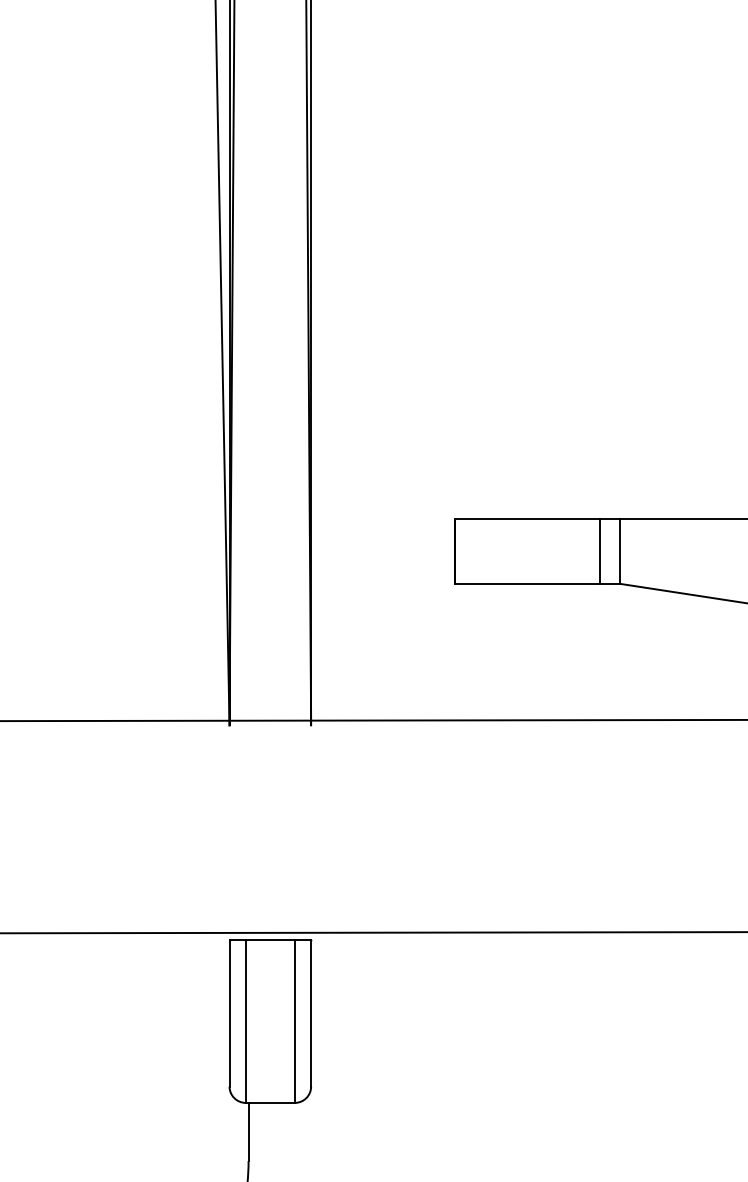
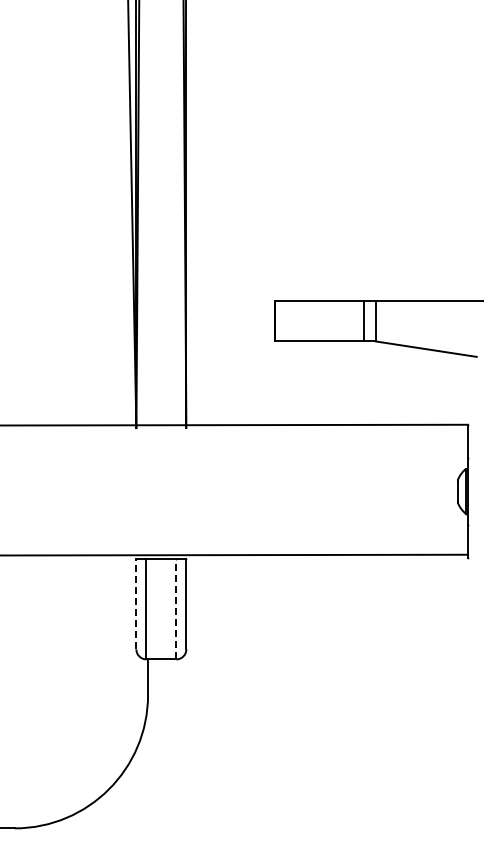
line: (229, 1013) -> (136, 604), solid -> dashed
line: (295, 1021) -> (176, 609), solid -> dashed

